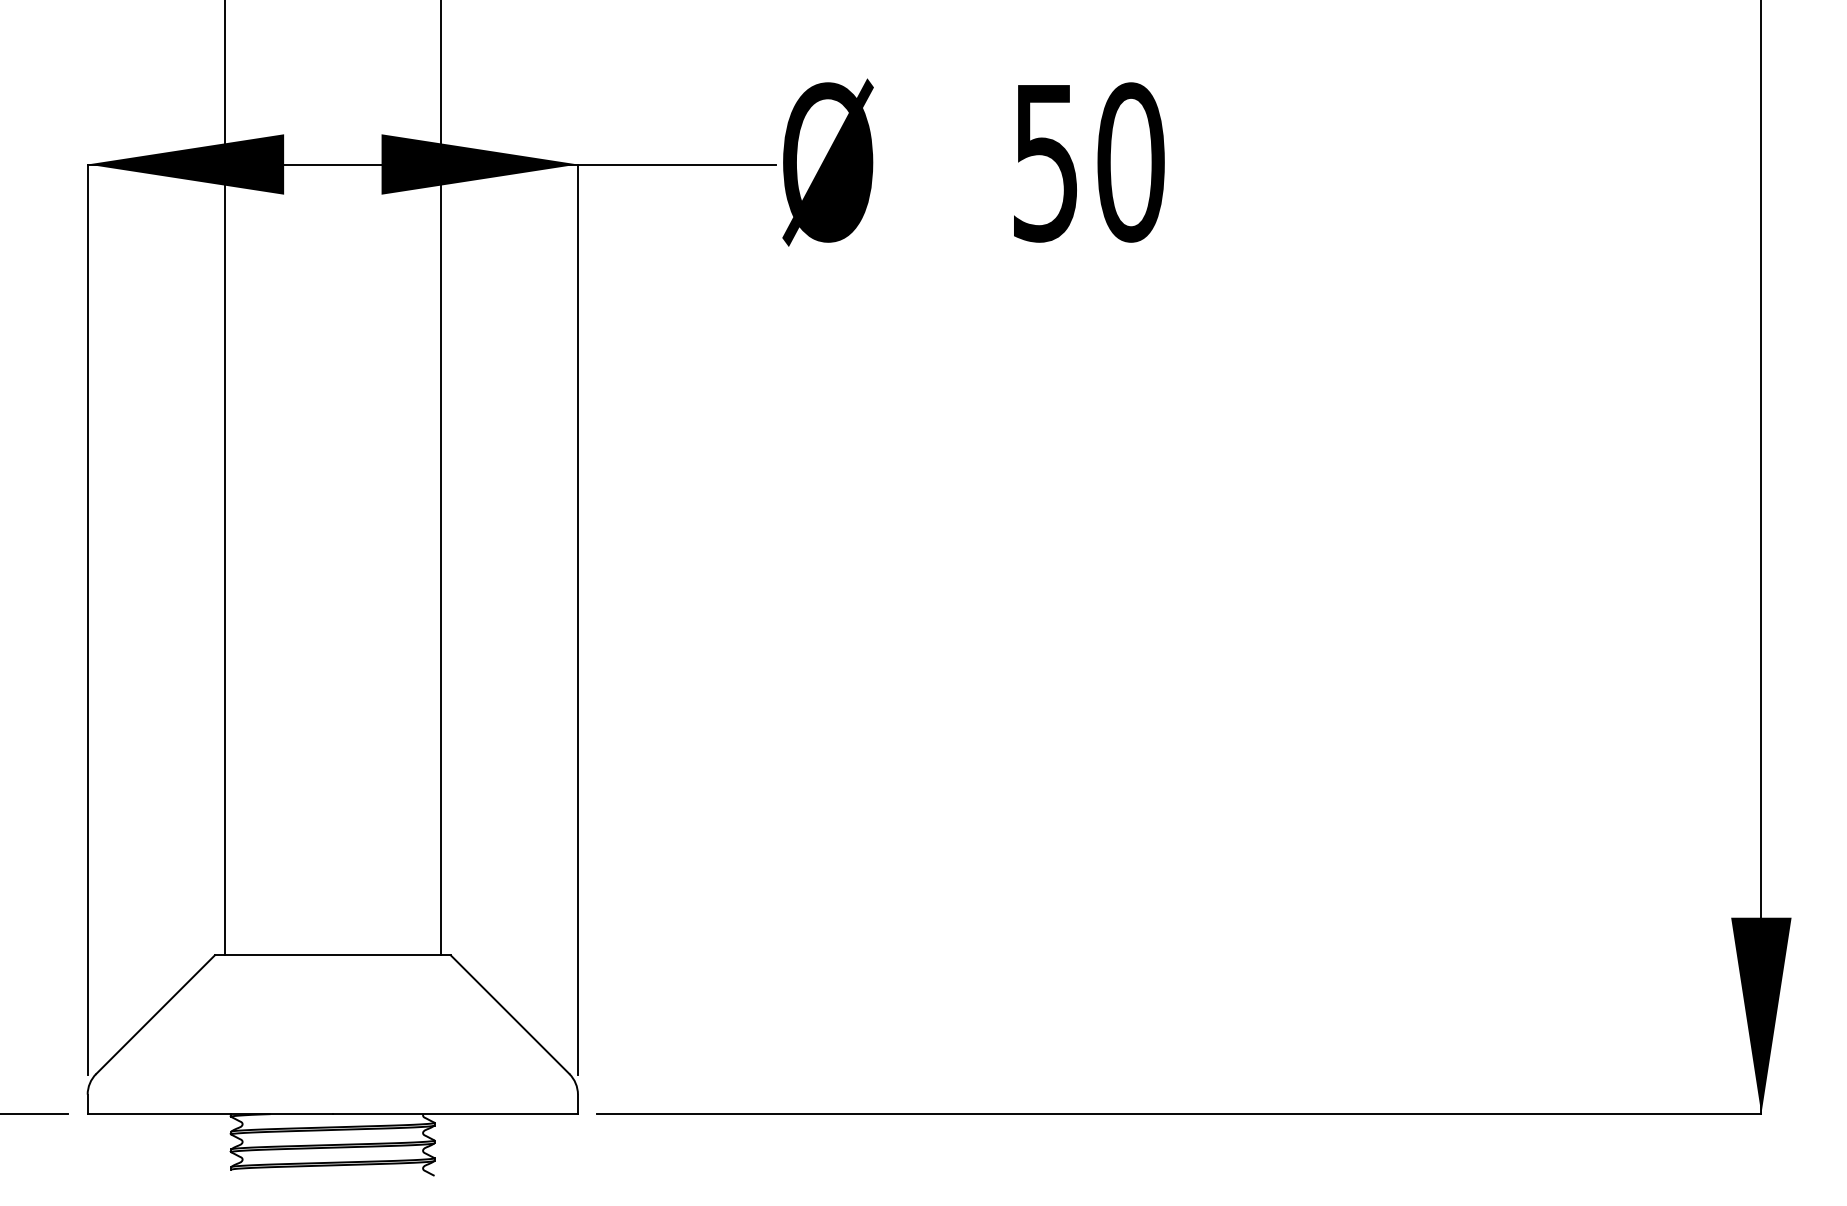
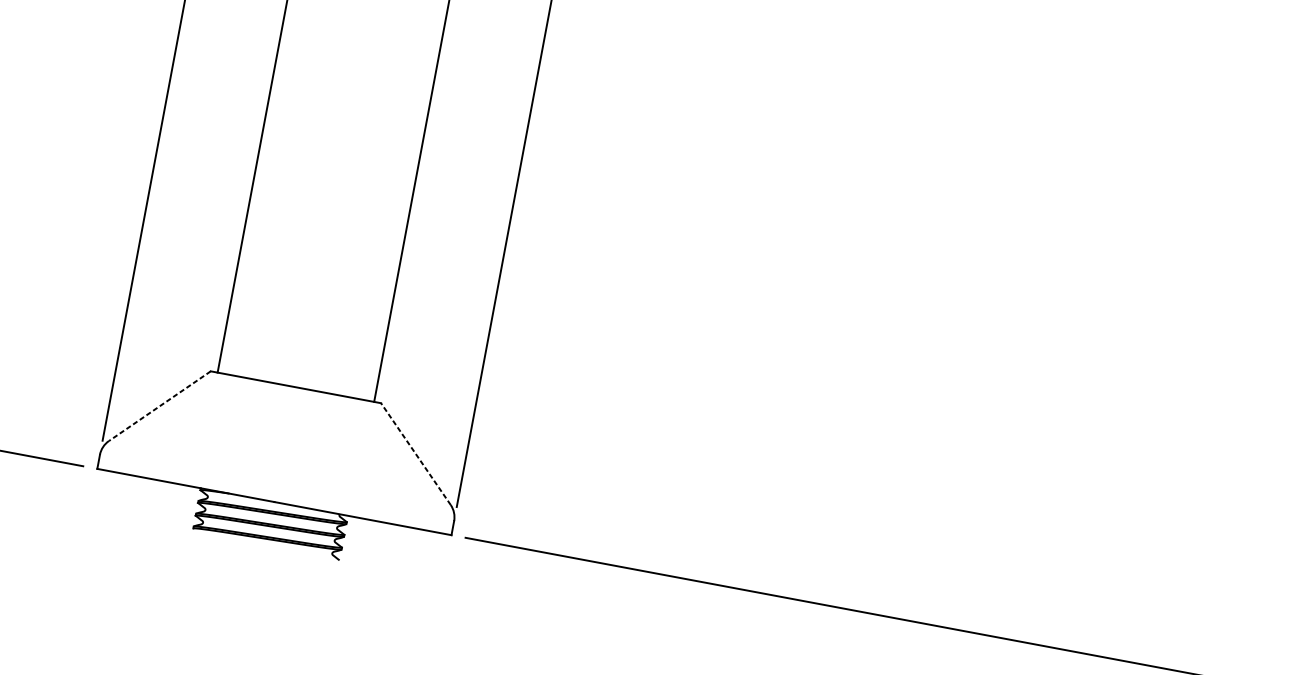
line: (155, 1014) -> (159, 406), solid -> dashed
line: (510, 1014) -> (416, 454), solid -> dashed

